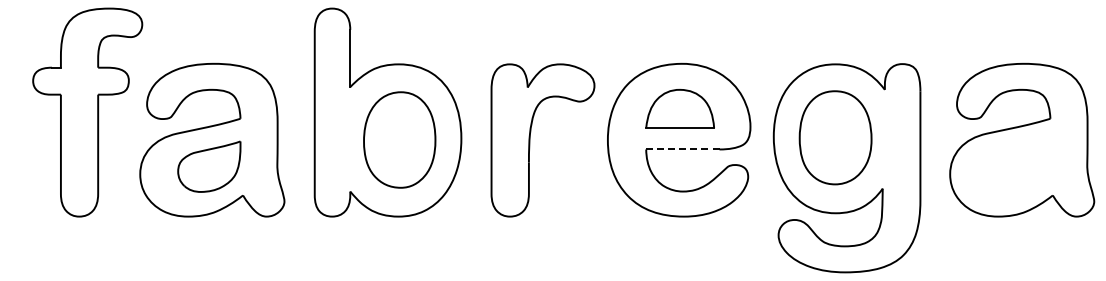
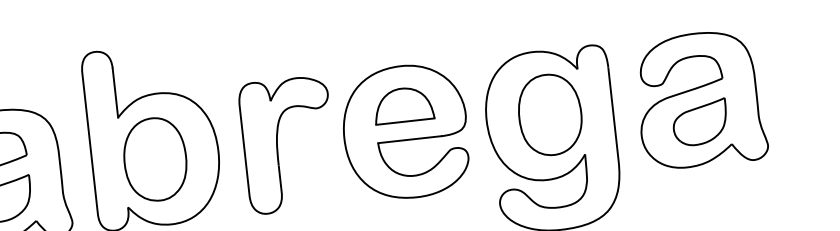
part: (835, 137) -> (550, 114), moved
part: (399, 139) -> (155, 159), moved
line: (682, 149) -> (409, 139), dashed -> solid
part: (1019, 166) -> (700, 122), added

